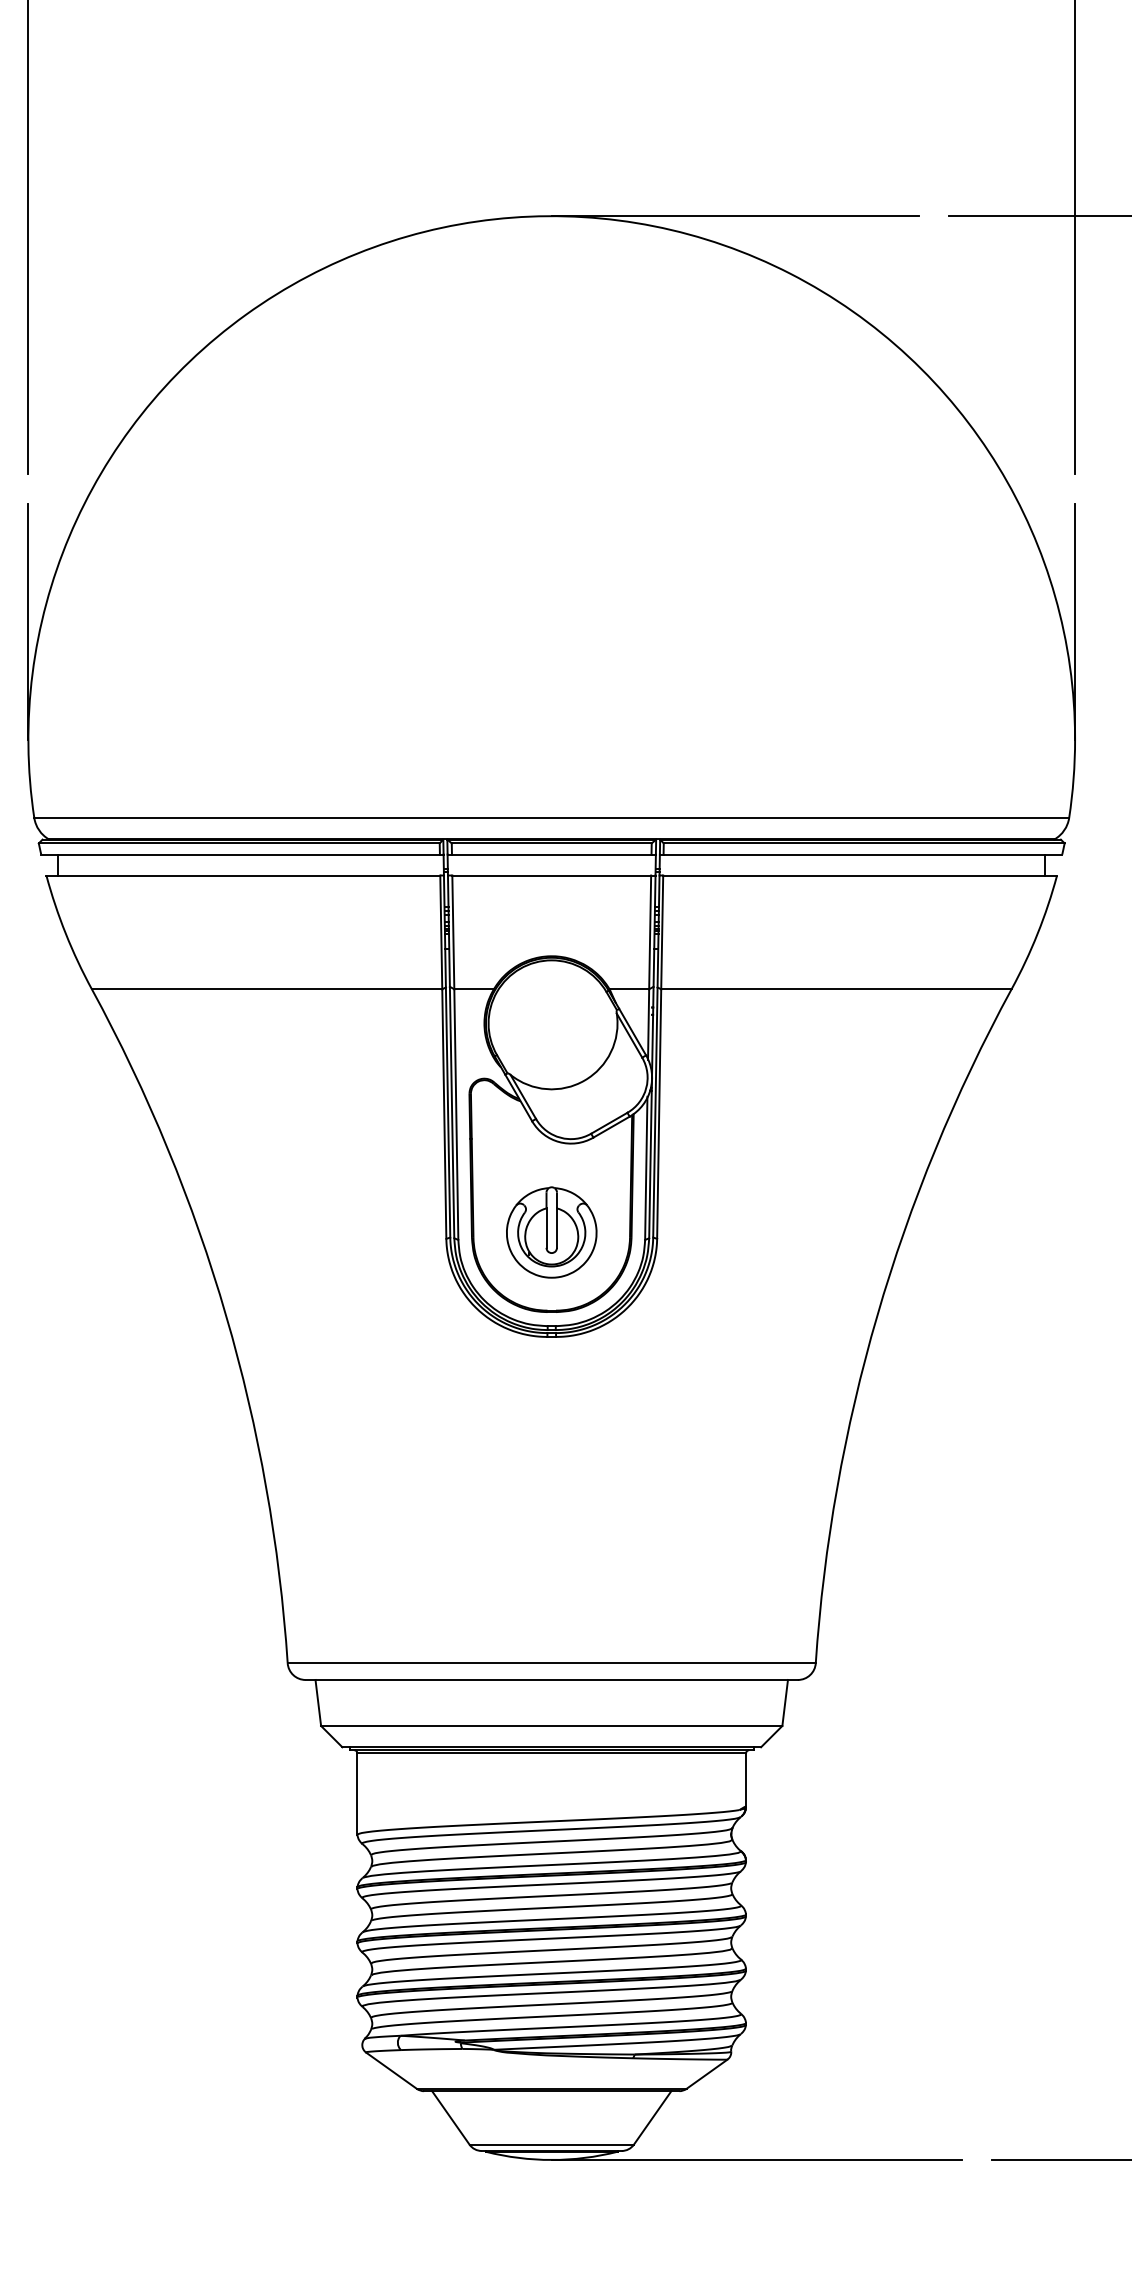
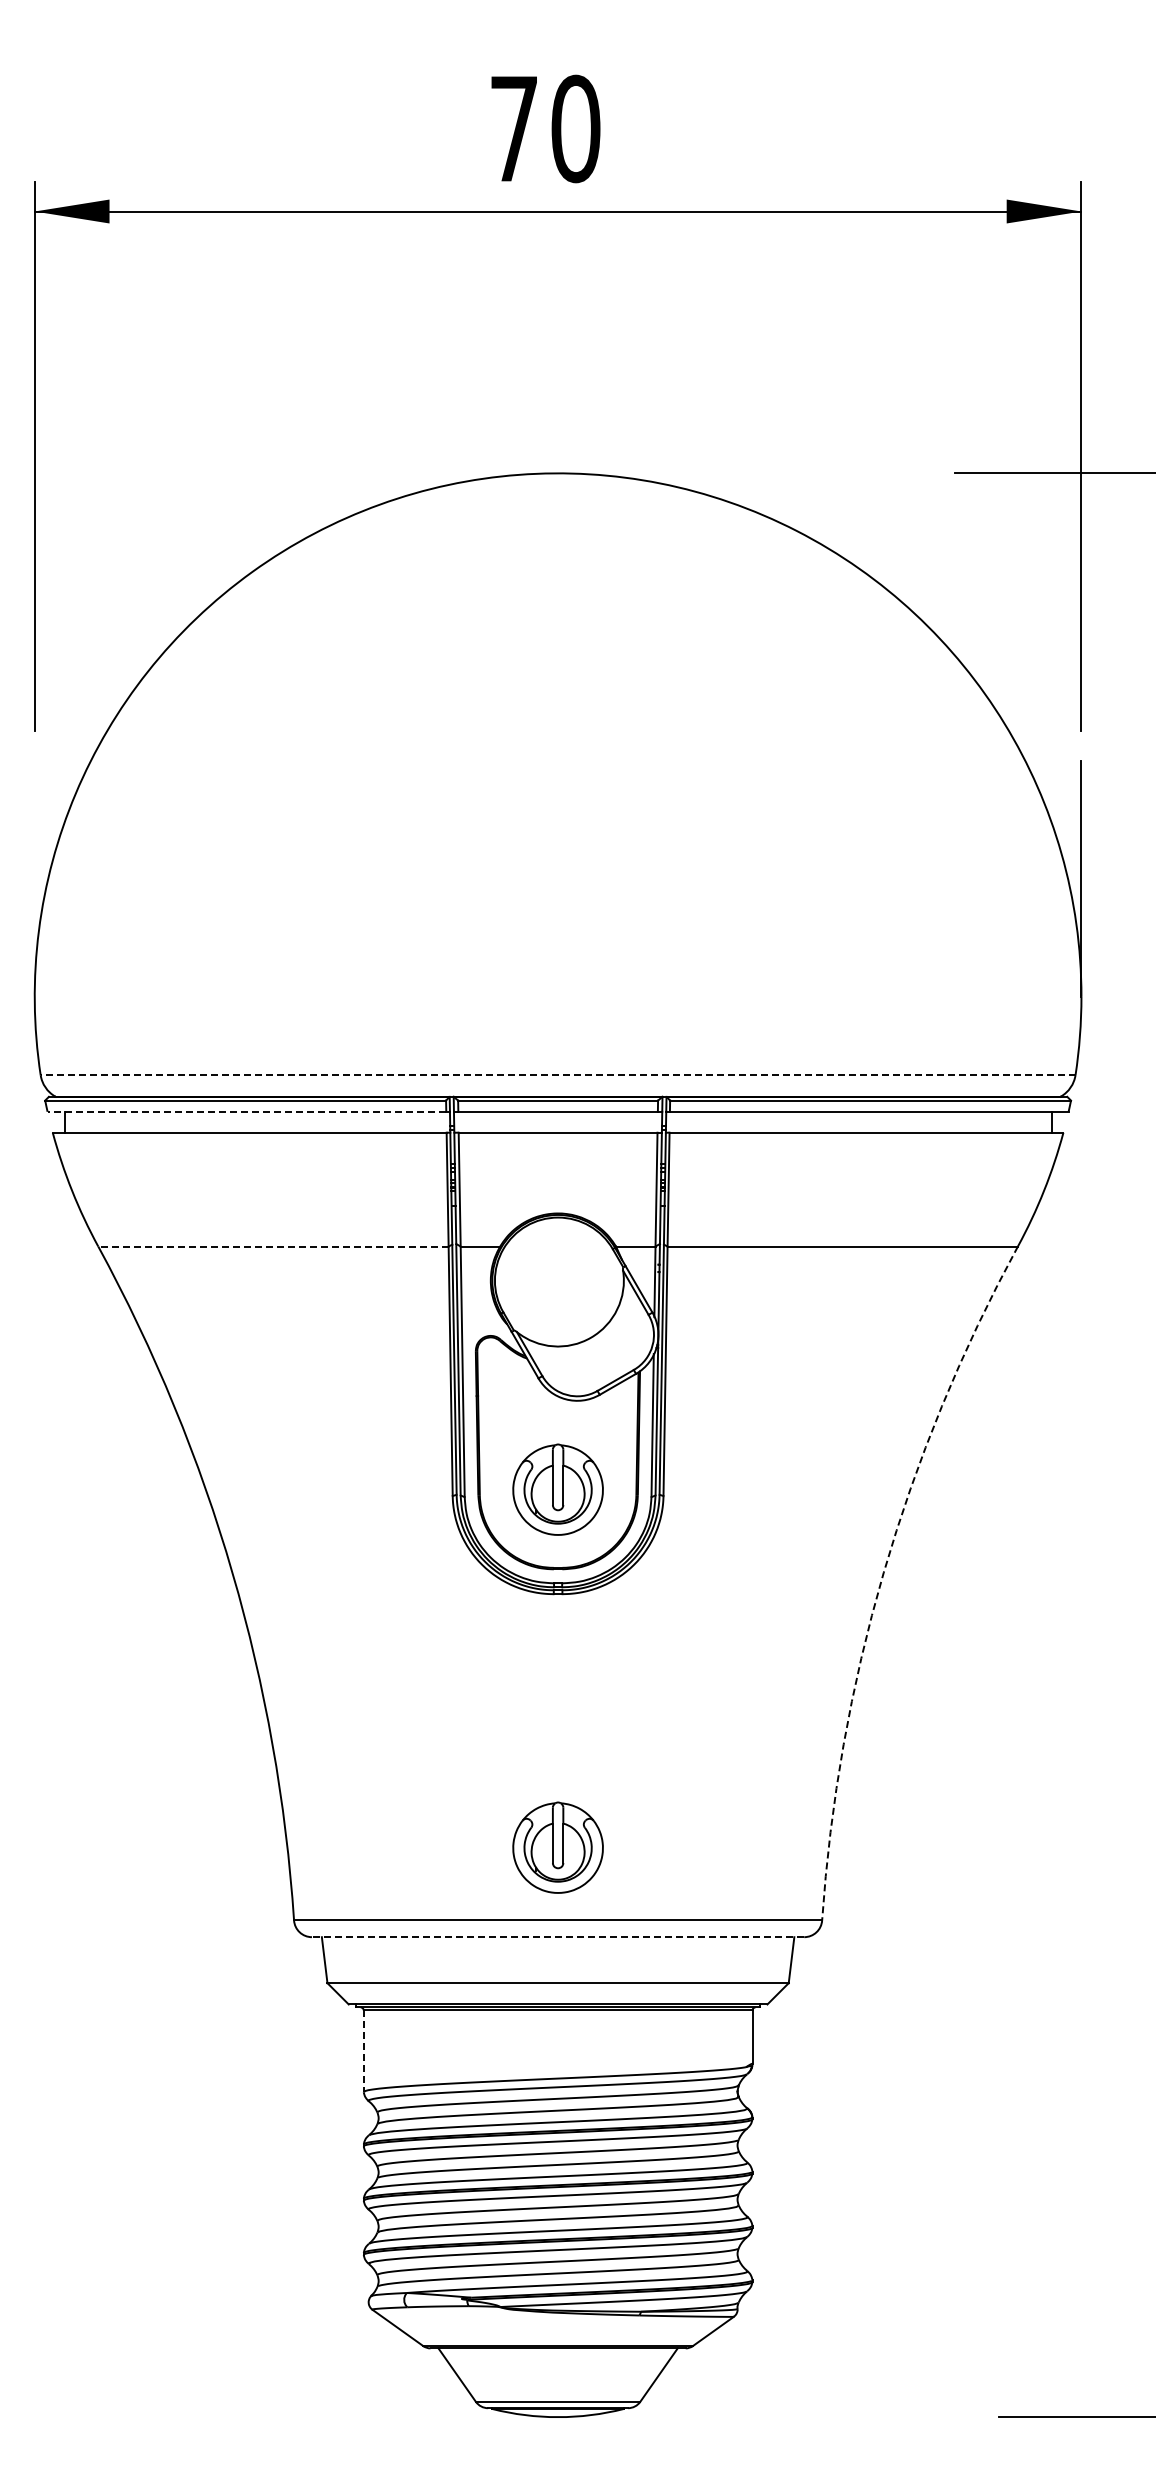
line: (735, 216) -> (741, 473), removed
line: (28, 621) -> (34, 878), removed
line: (551, 818) -> (557, 1075), solid -> dashed
line: (240, 854) -> (246, 1111), solid -> dashed
line: (266, 989) -> (272, 1246), solid -> dashed
arc: (877, 1315) -> (883, 1572), solid -> dashed
part: (551, 1590) -> (557, 1847), added
line: (551, 1680) -> (557, 1937), solid -> dashed
line: (357, 1794) -> (363, 2051), solid -> dashed
line: (757, 2160) -> (763, 2417), removed

